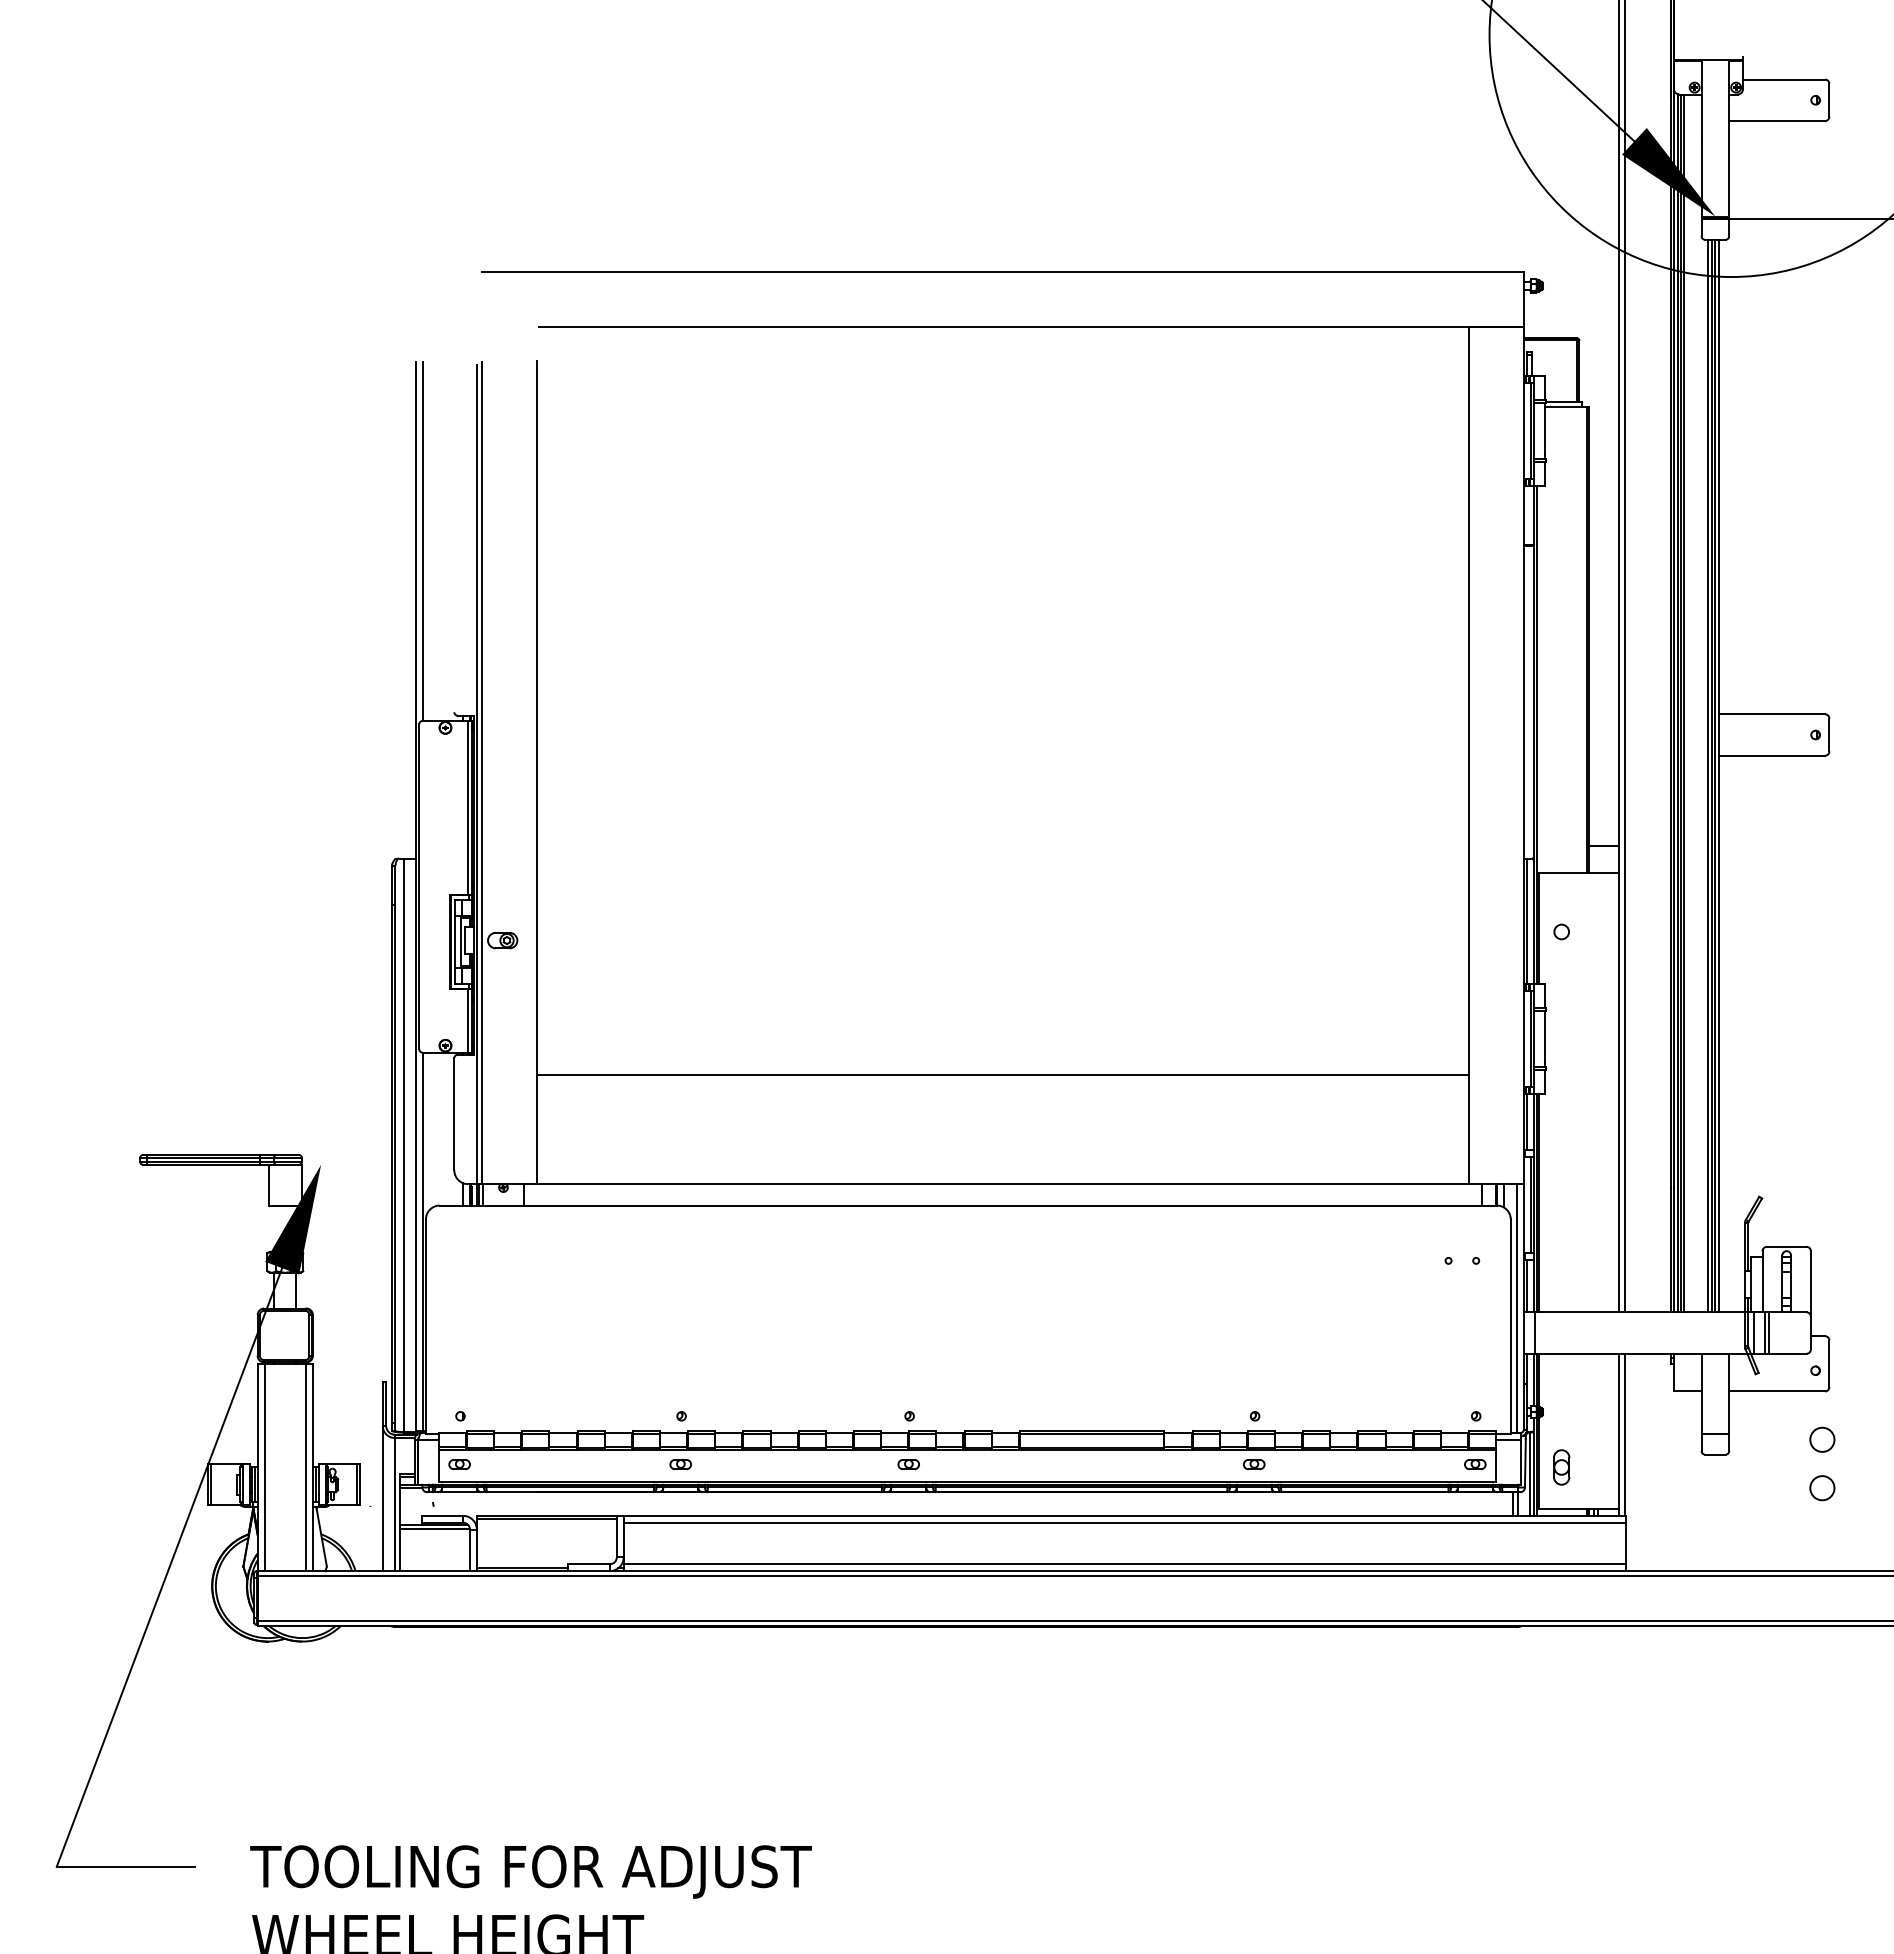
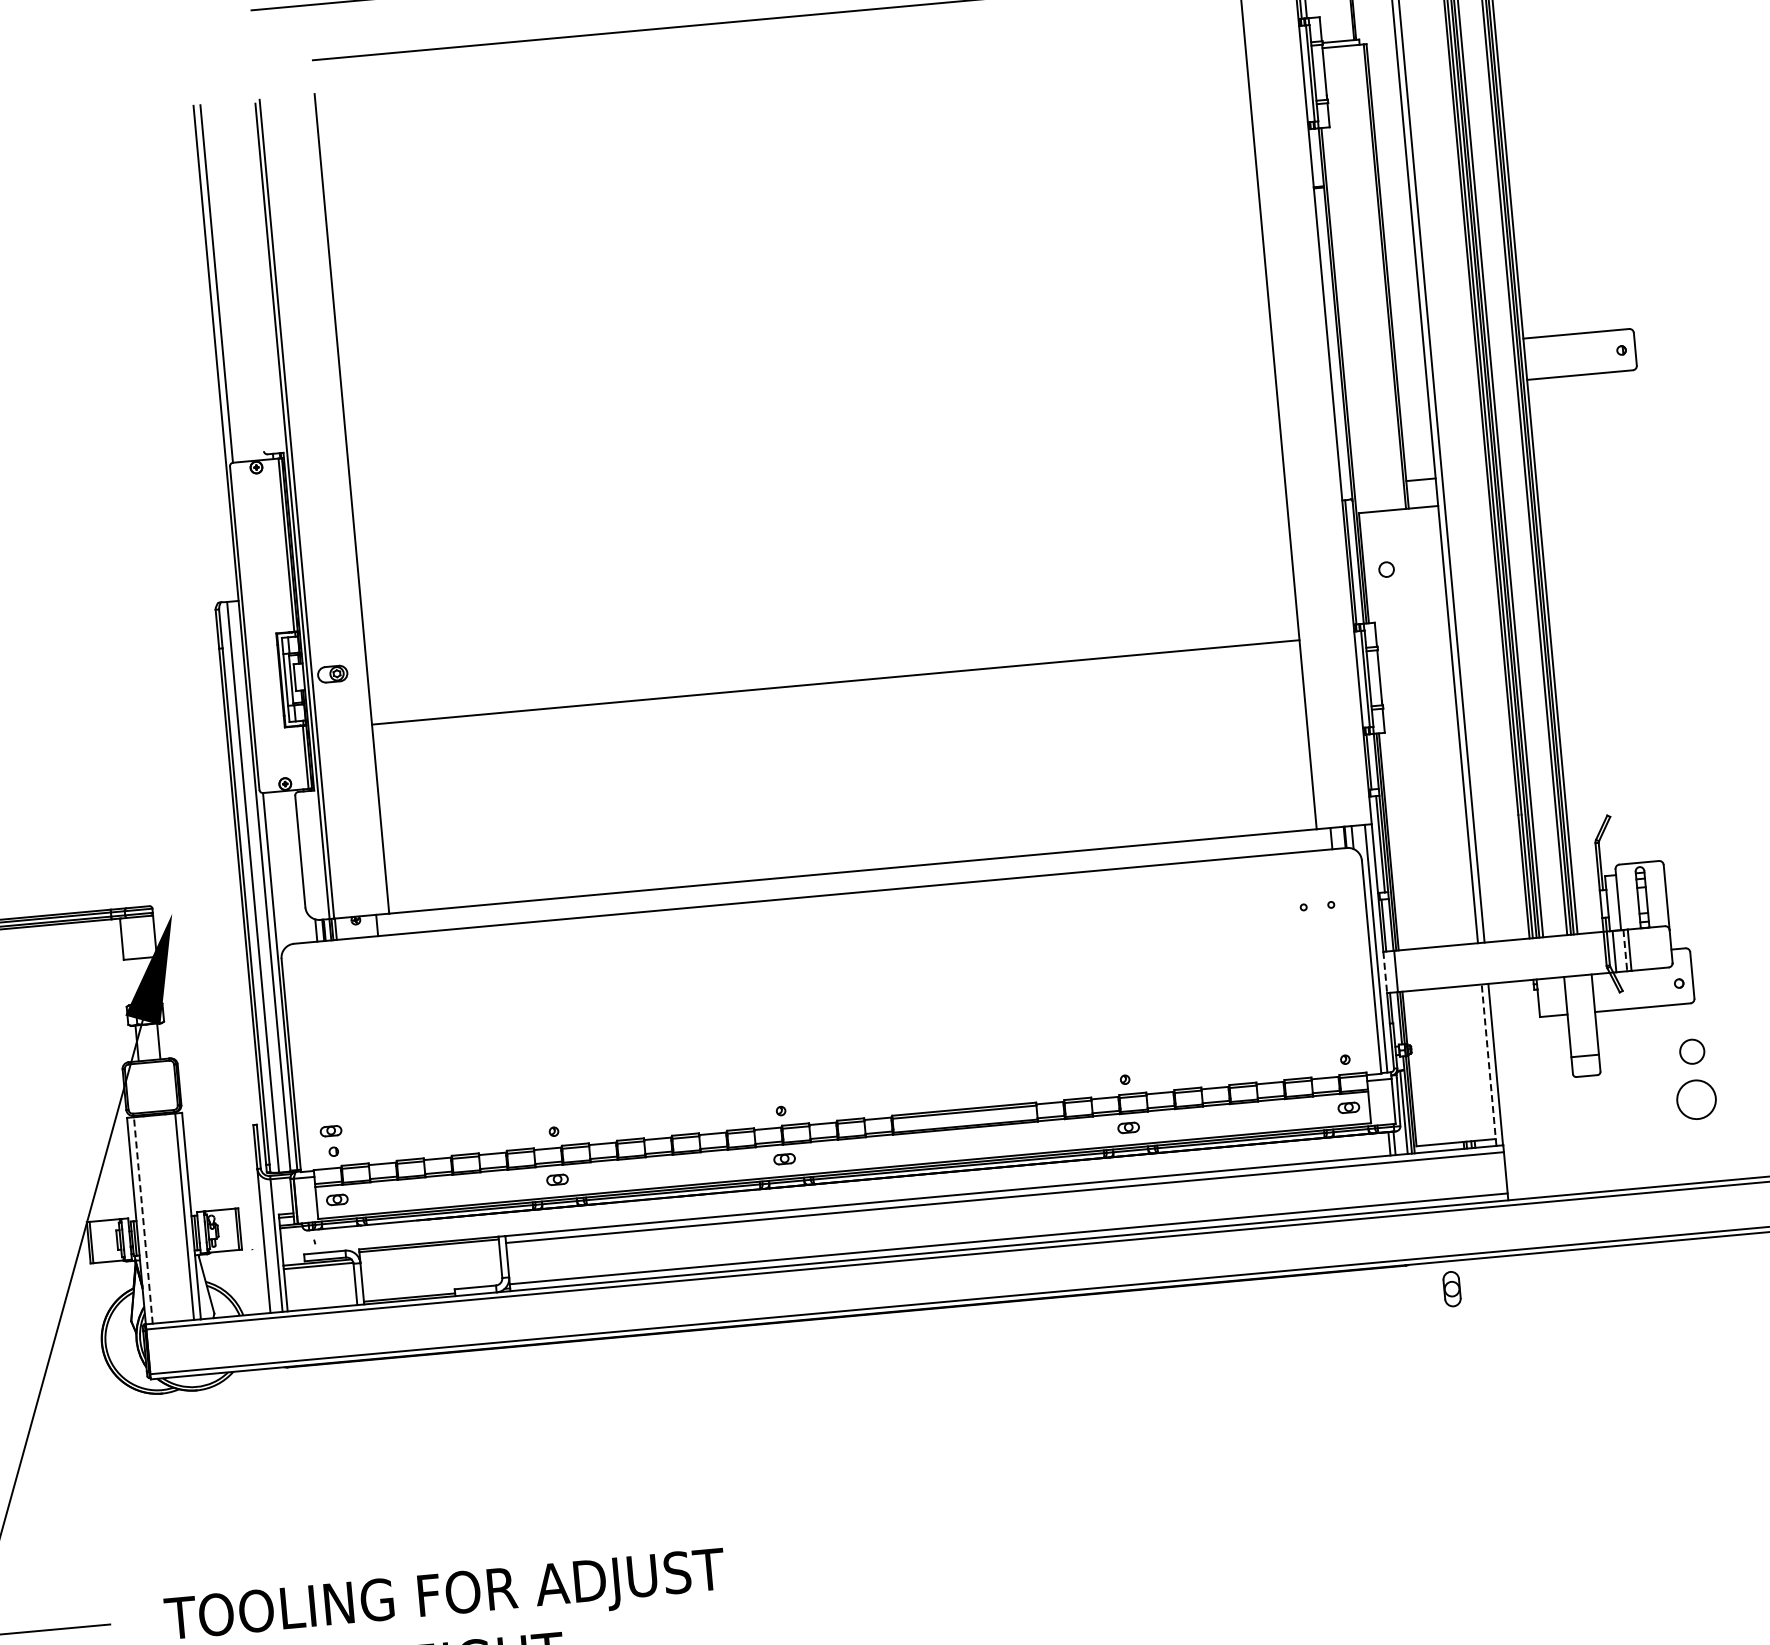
line: (1002, 1075) -> (835, 682), moved
line: (1523, 1333) -> (1384, 972), solid -> dashed
line: (1764, 1333) -> (1624, 951), solid -> dashed
part: (459, 1395) -> (330, 1131), added
line: (1618, 1434) -> (1488, 1064), solid -> dashed
line: (264, 1467) -> (143, 1220), solid -> dashed
part: (1561, 1467) -> (1451, 1289), moved
circle: (1822, 1488) -> (1696, 1100), size x1.6

